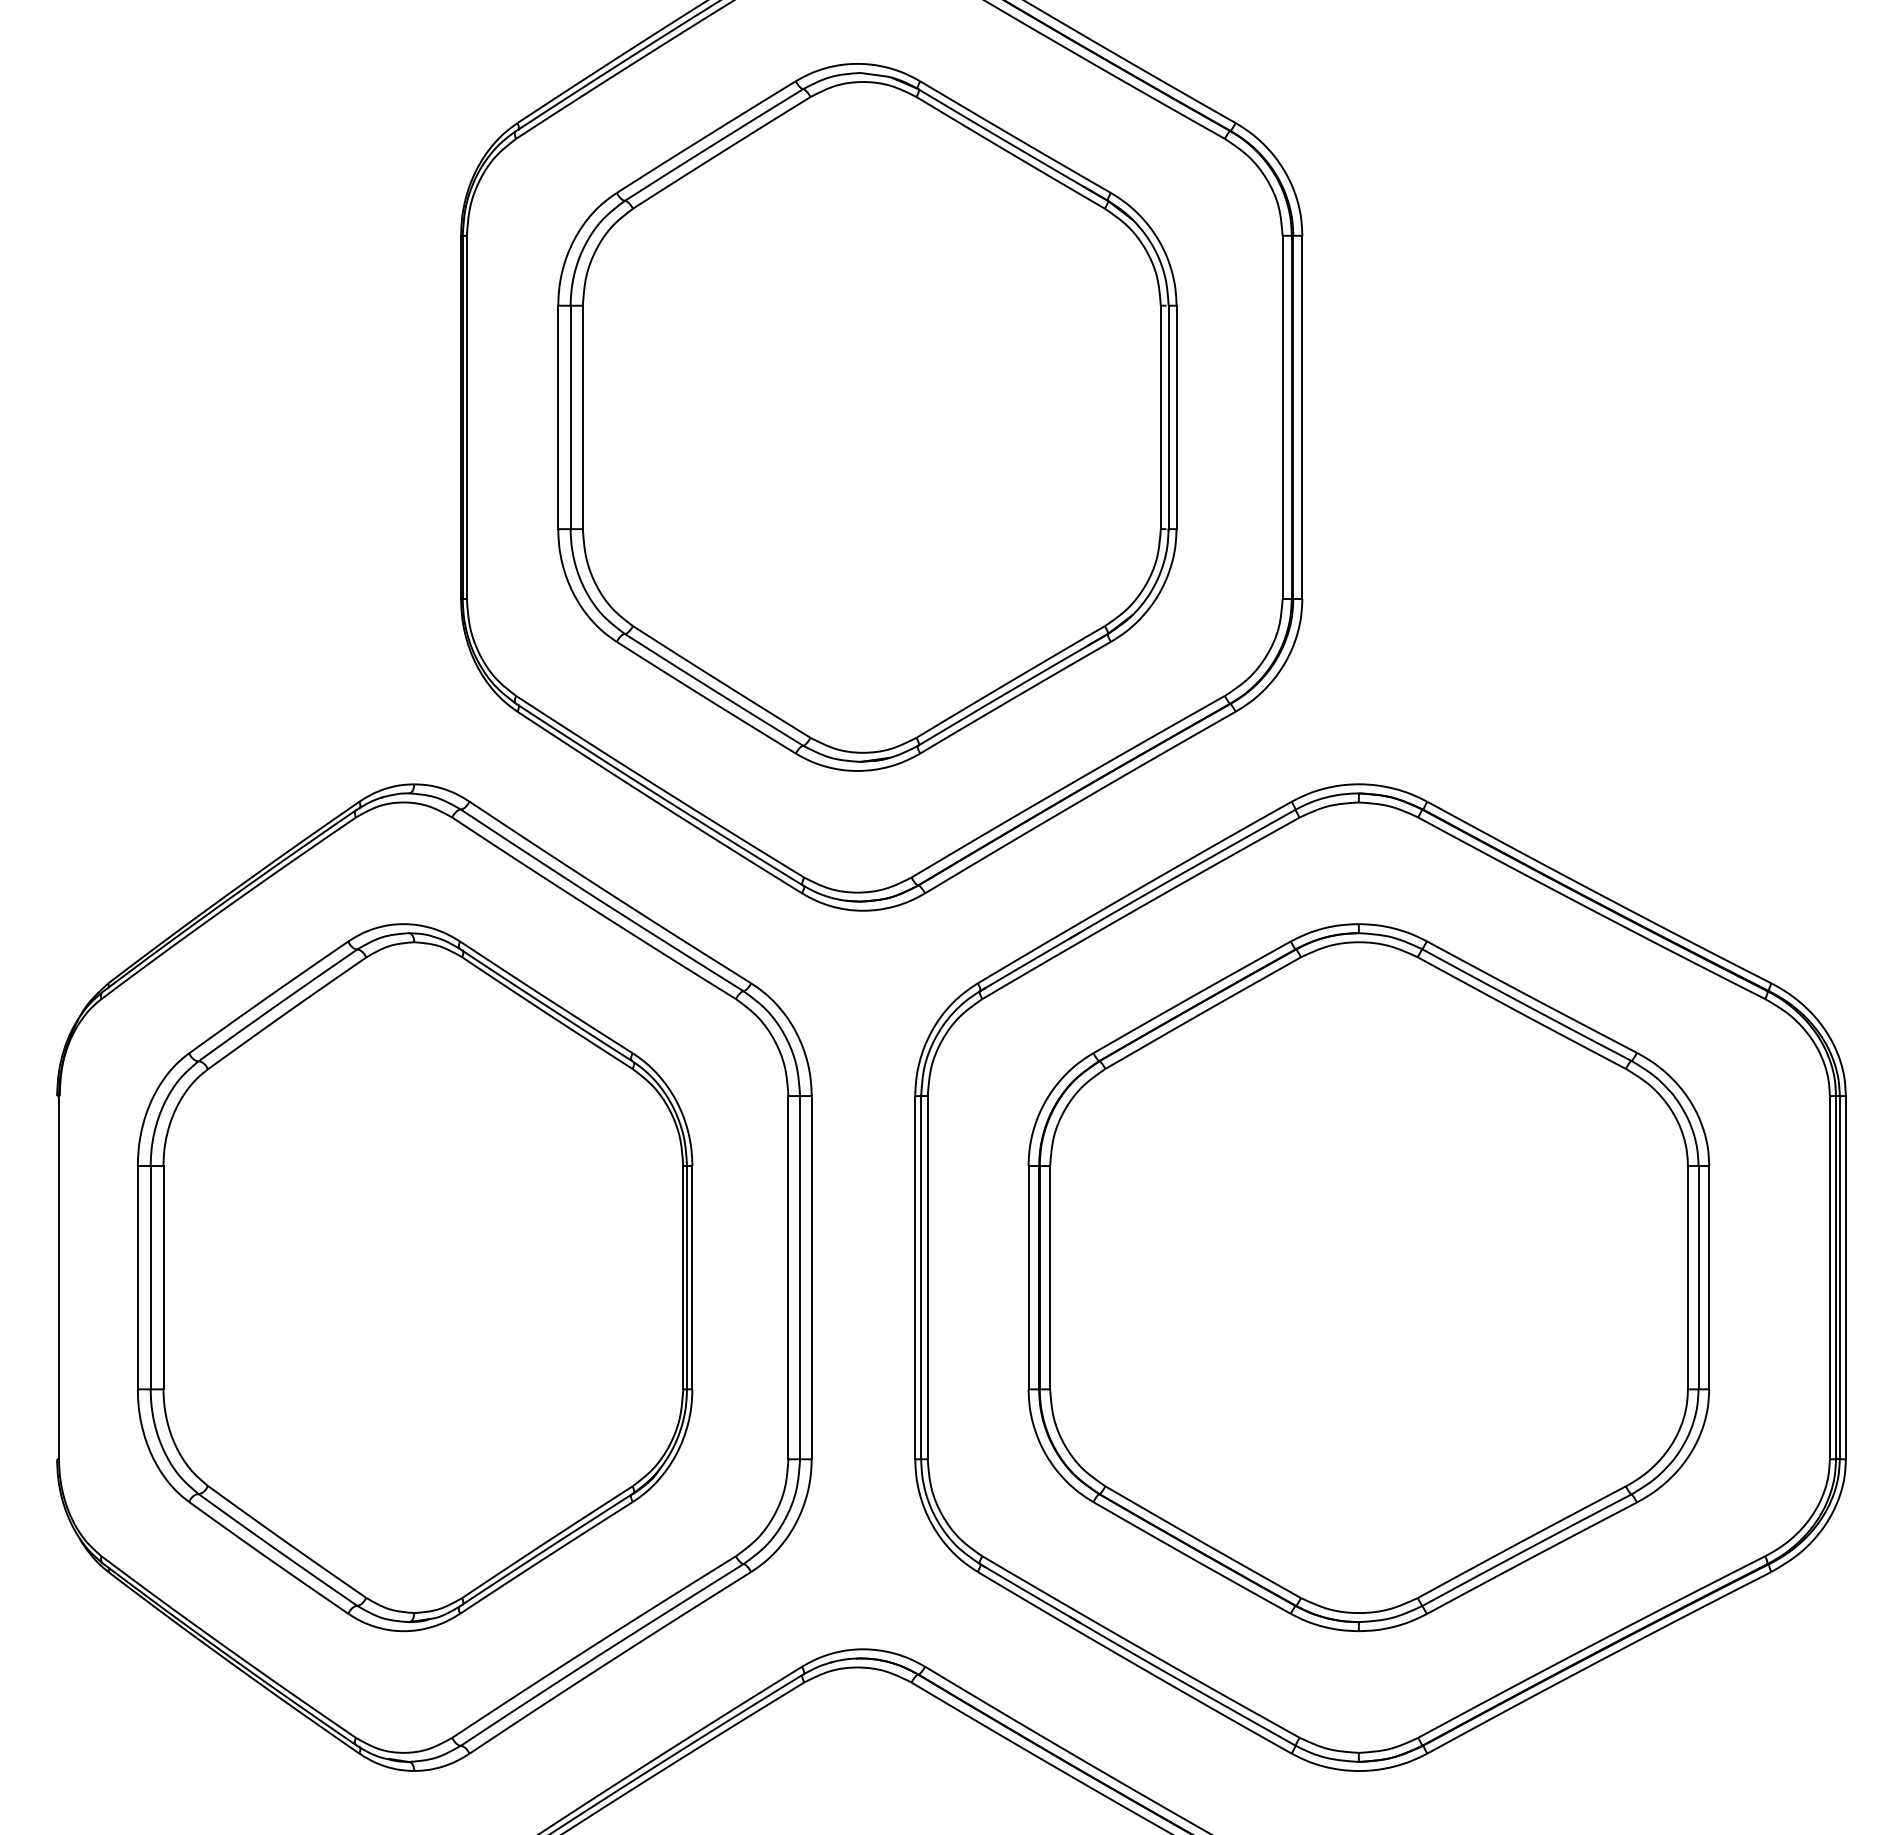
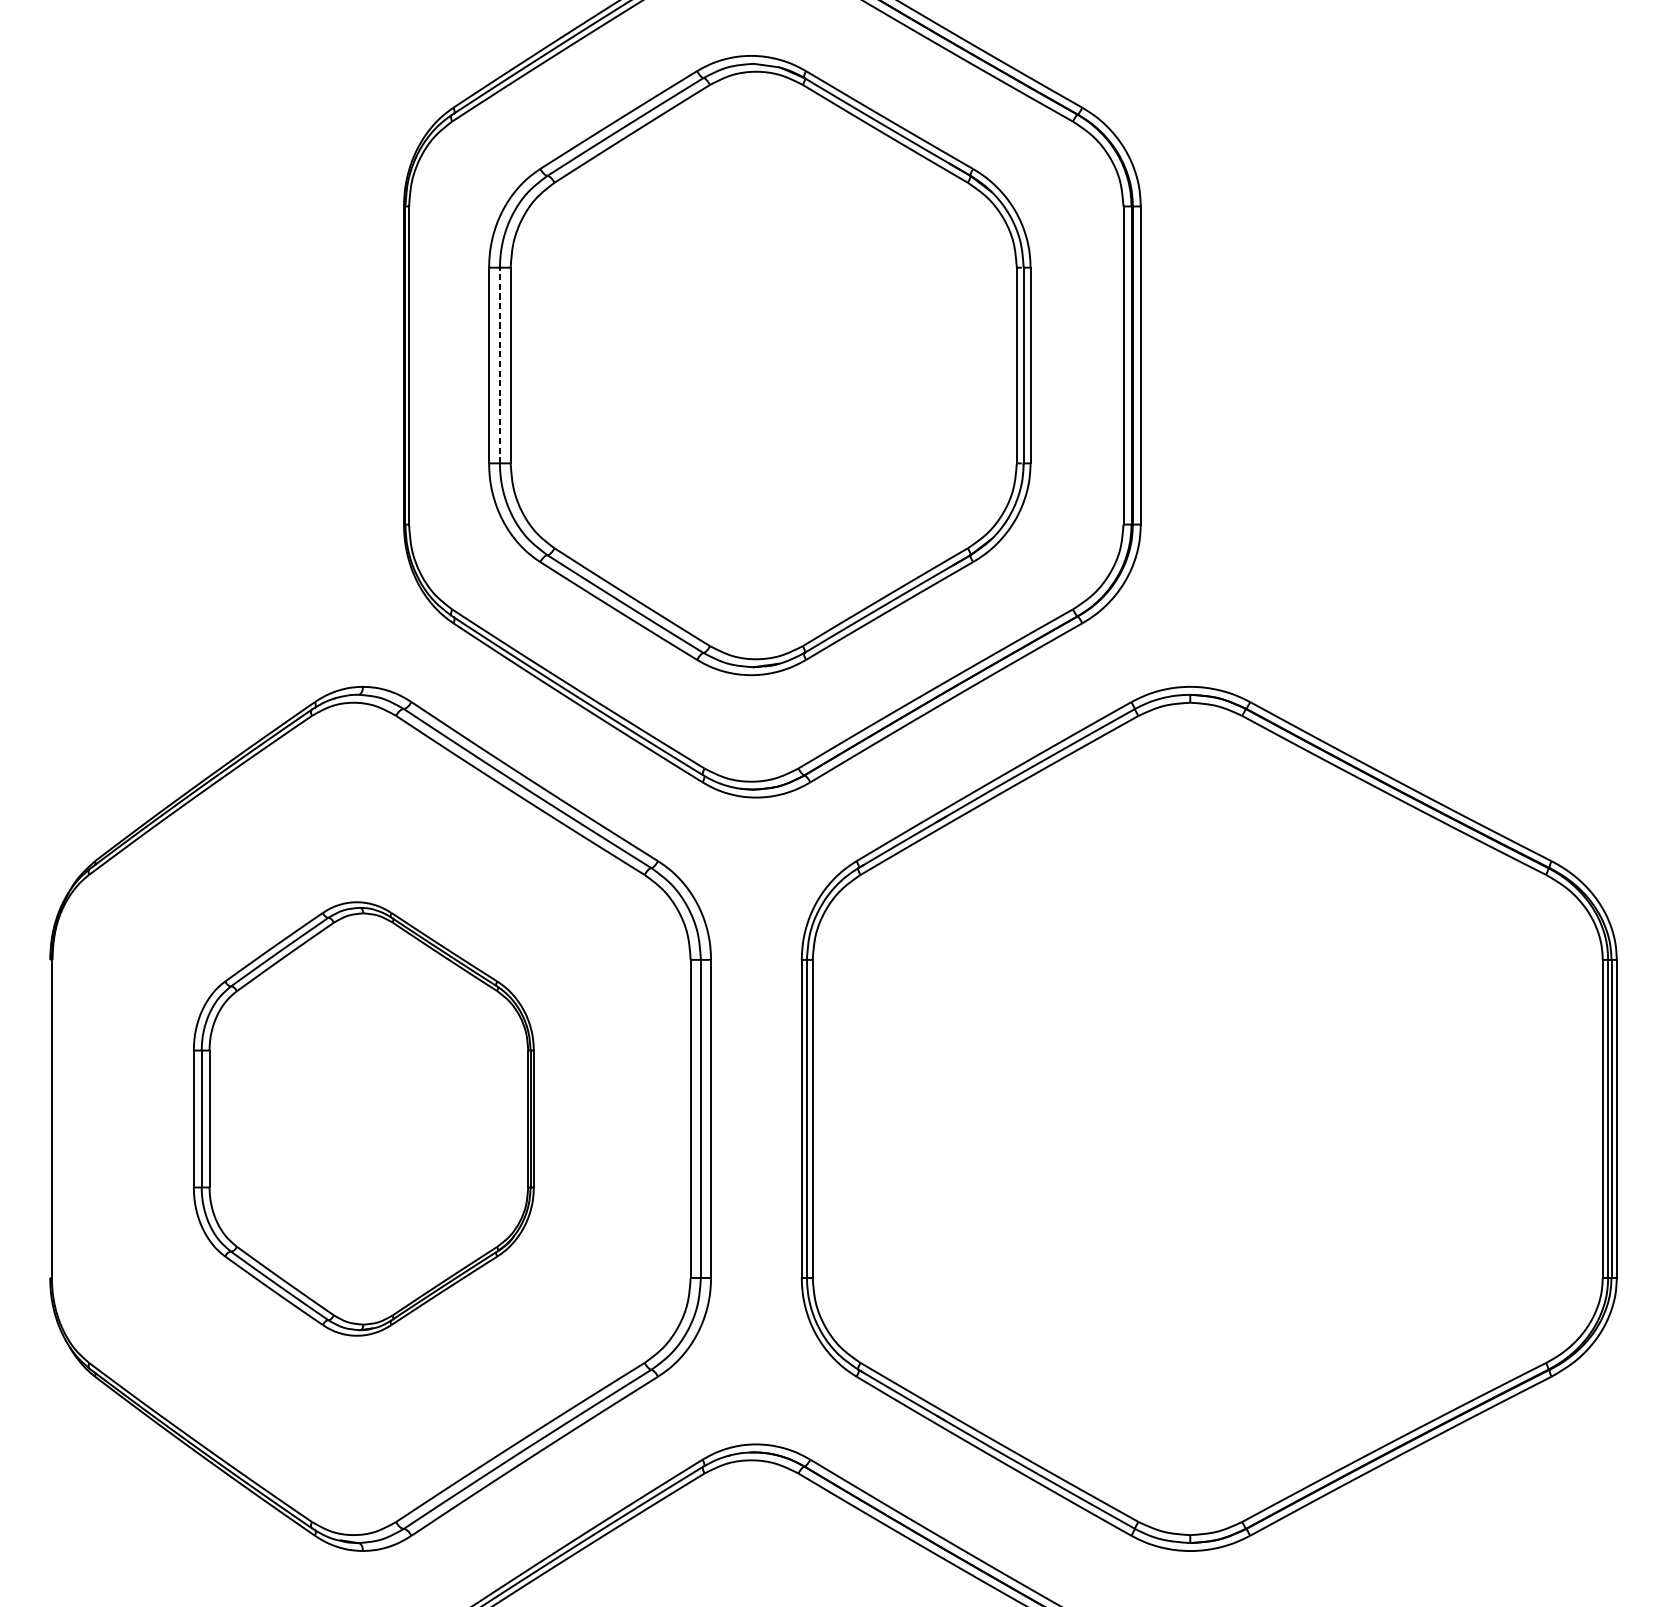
line: (570, 417) -> (499, 365), solid -> dashed
part: (415, 1277) -> (364, 1118), size x0.7
part: (1368, 1277) -> (1198, 1118), removed

